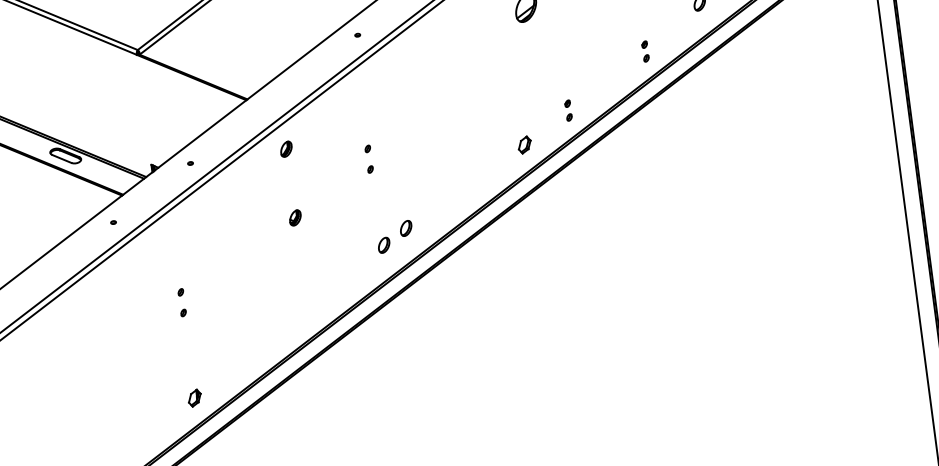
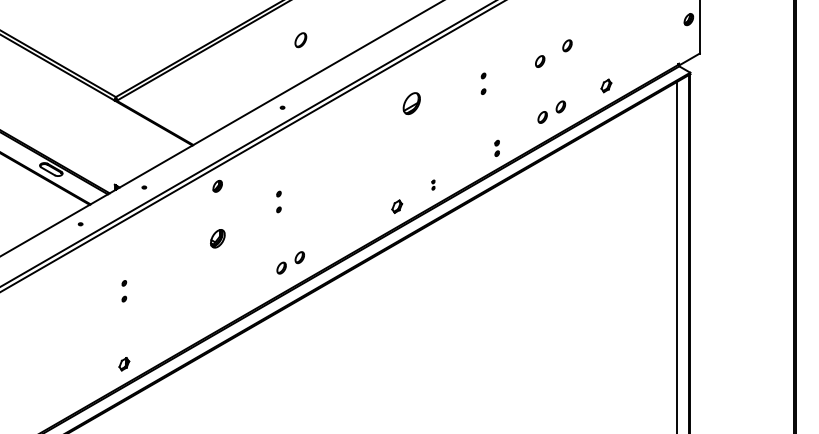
part: (568, 109) -> (433, 184), size x0.6
part: (295, 217) -> (217, 238), size x1.6

